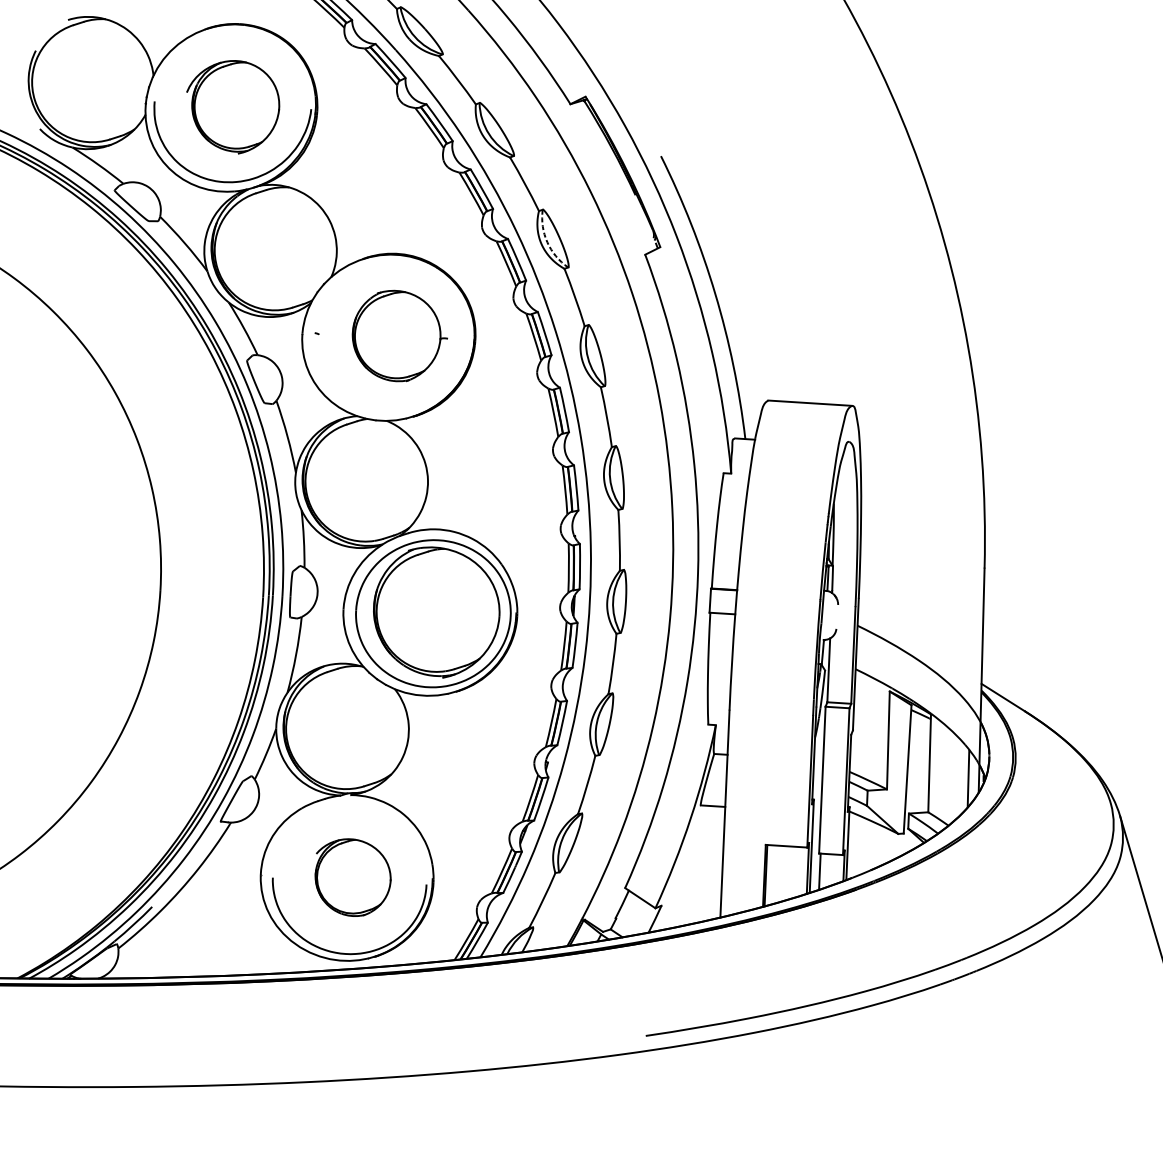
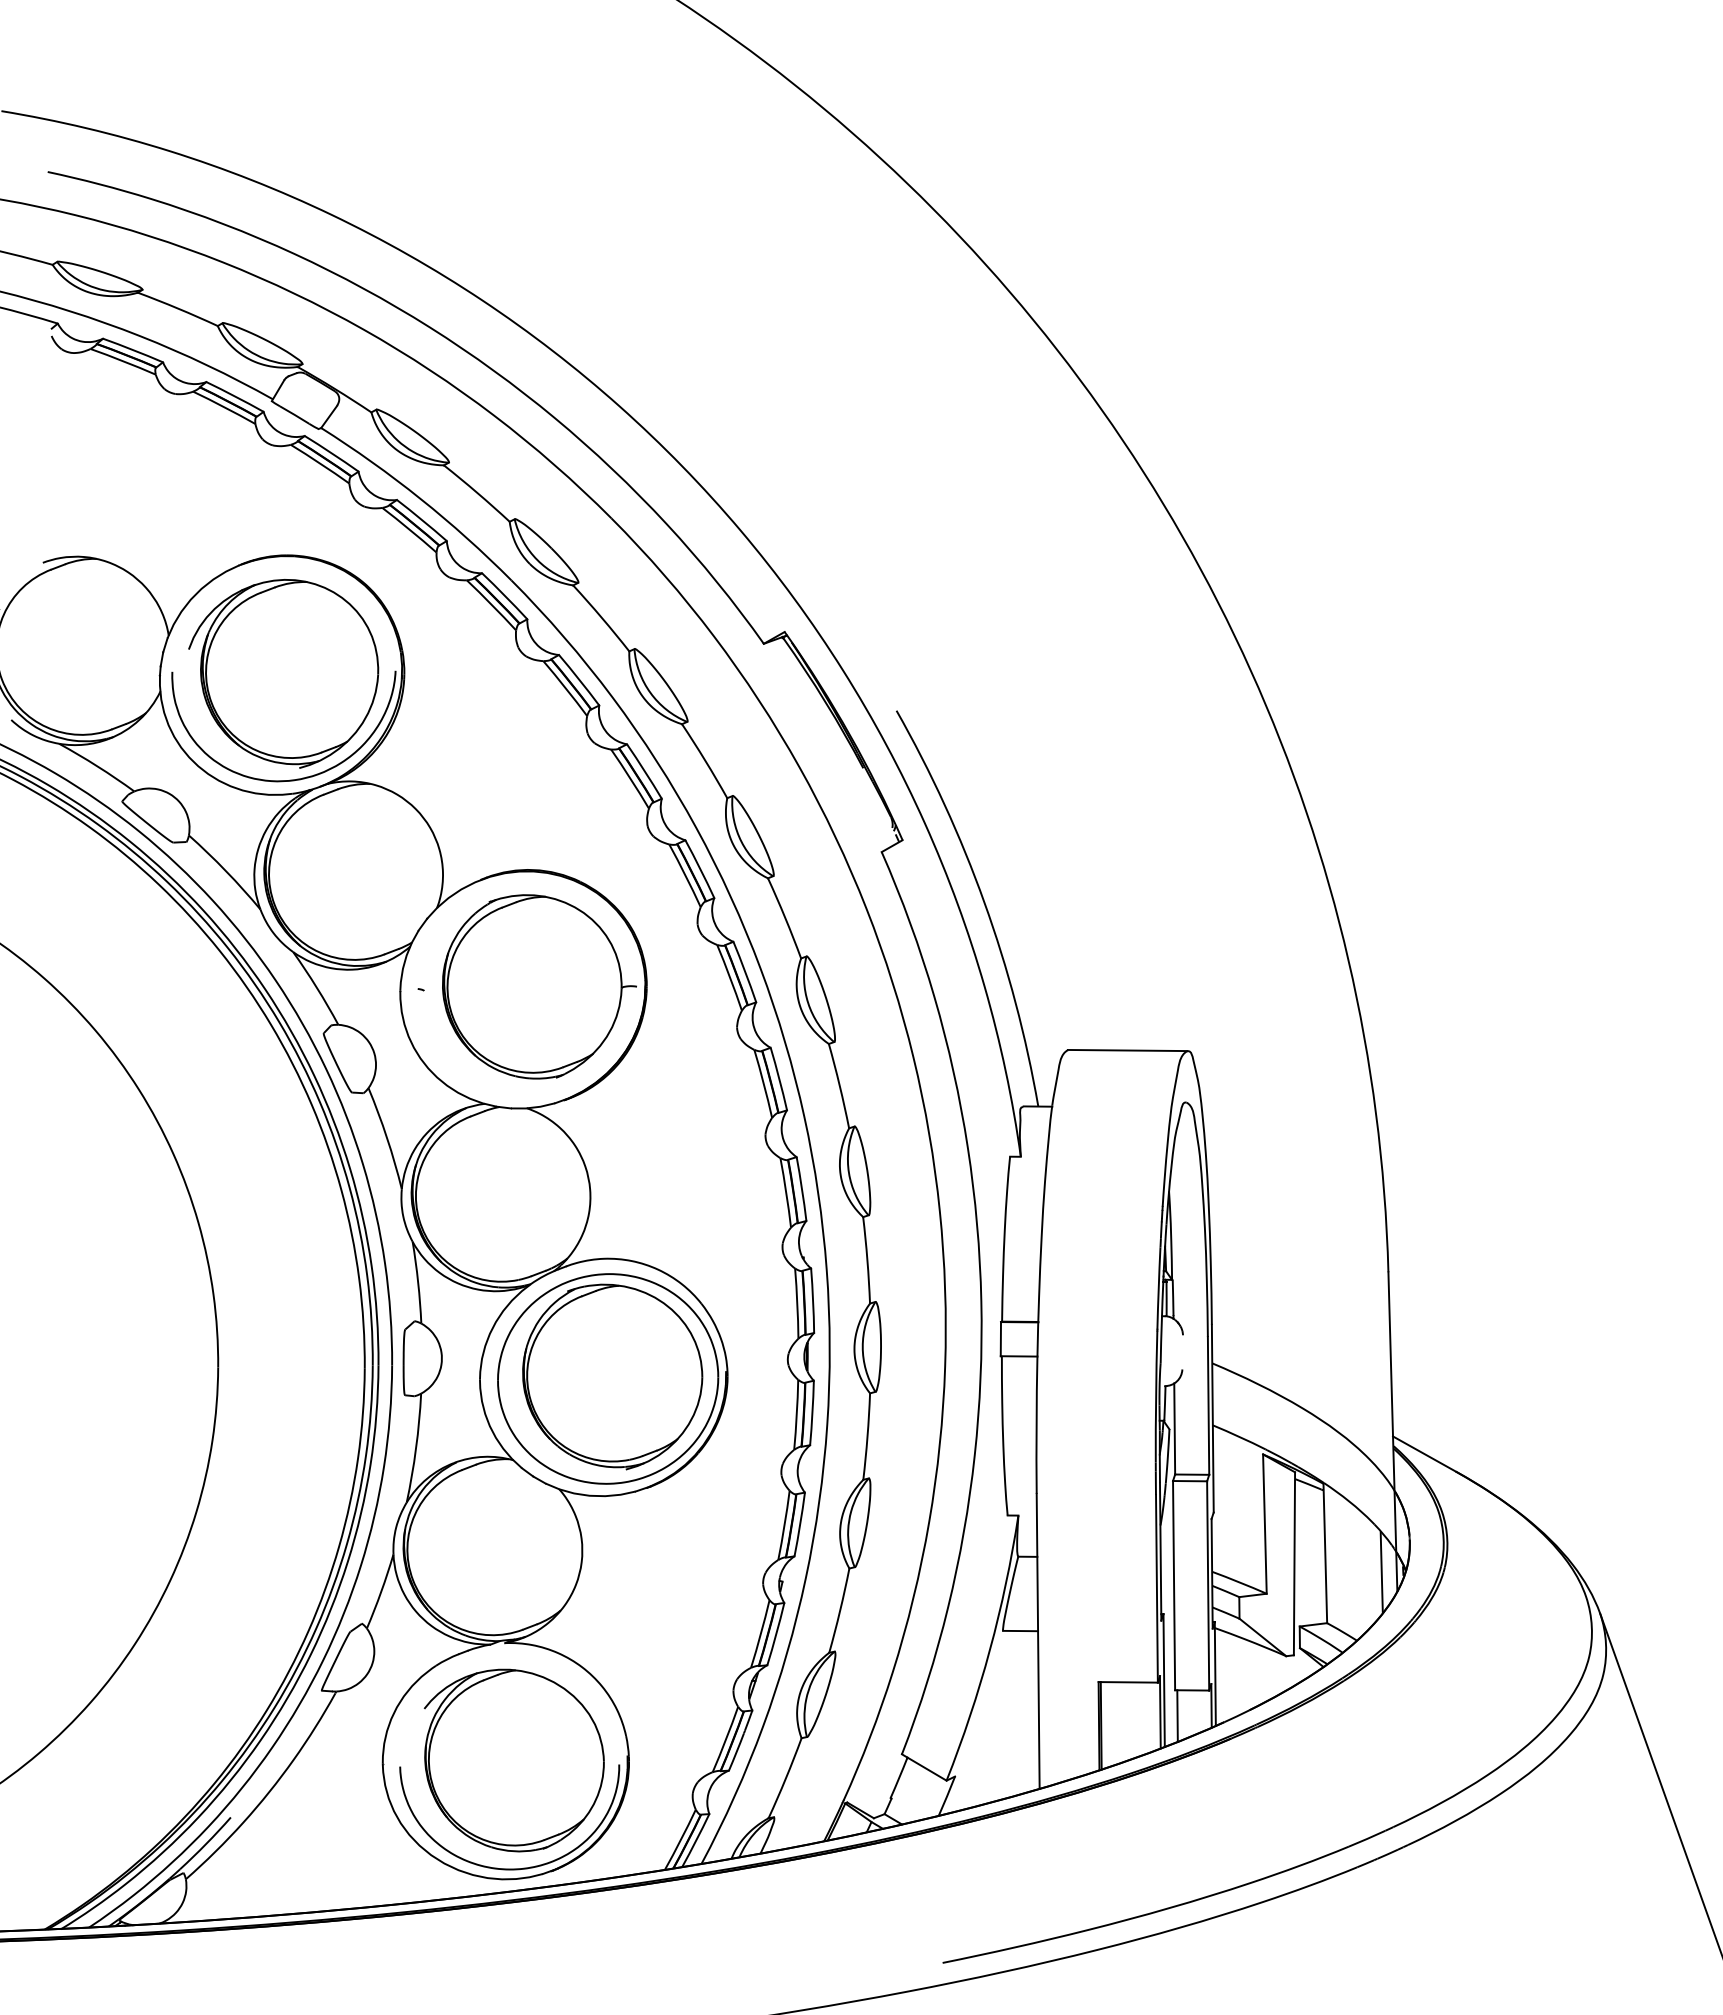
part: (232, 106) -> (283, 673), size x1.43
arc: (547, 241) -> (741, 841), dashed -> solid
part: (400, 335) -> (539, 986), size x1.43
part: (352, 877) -> (513, 1760), size x1.67

